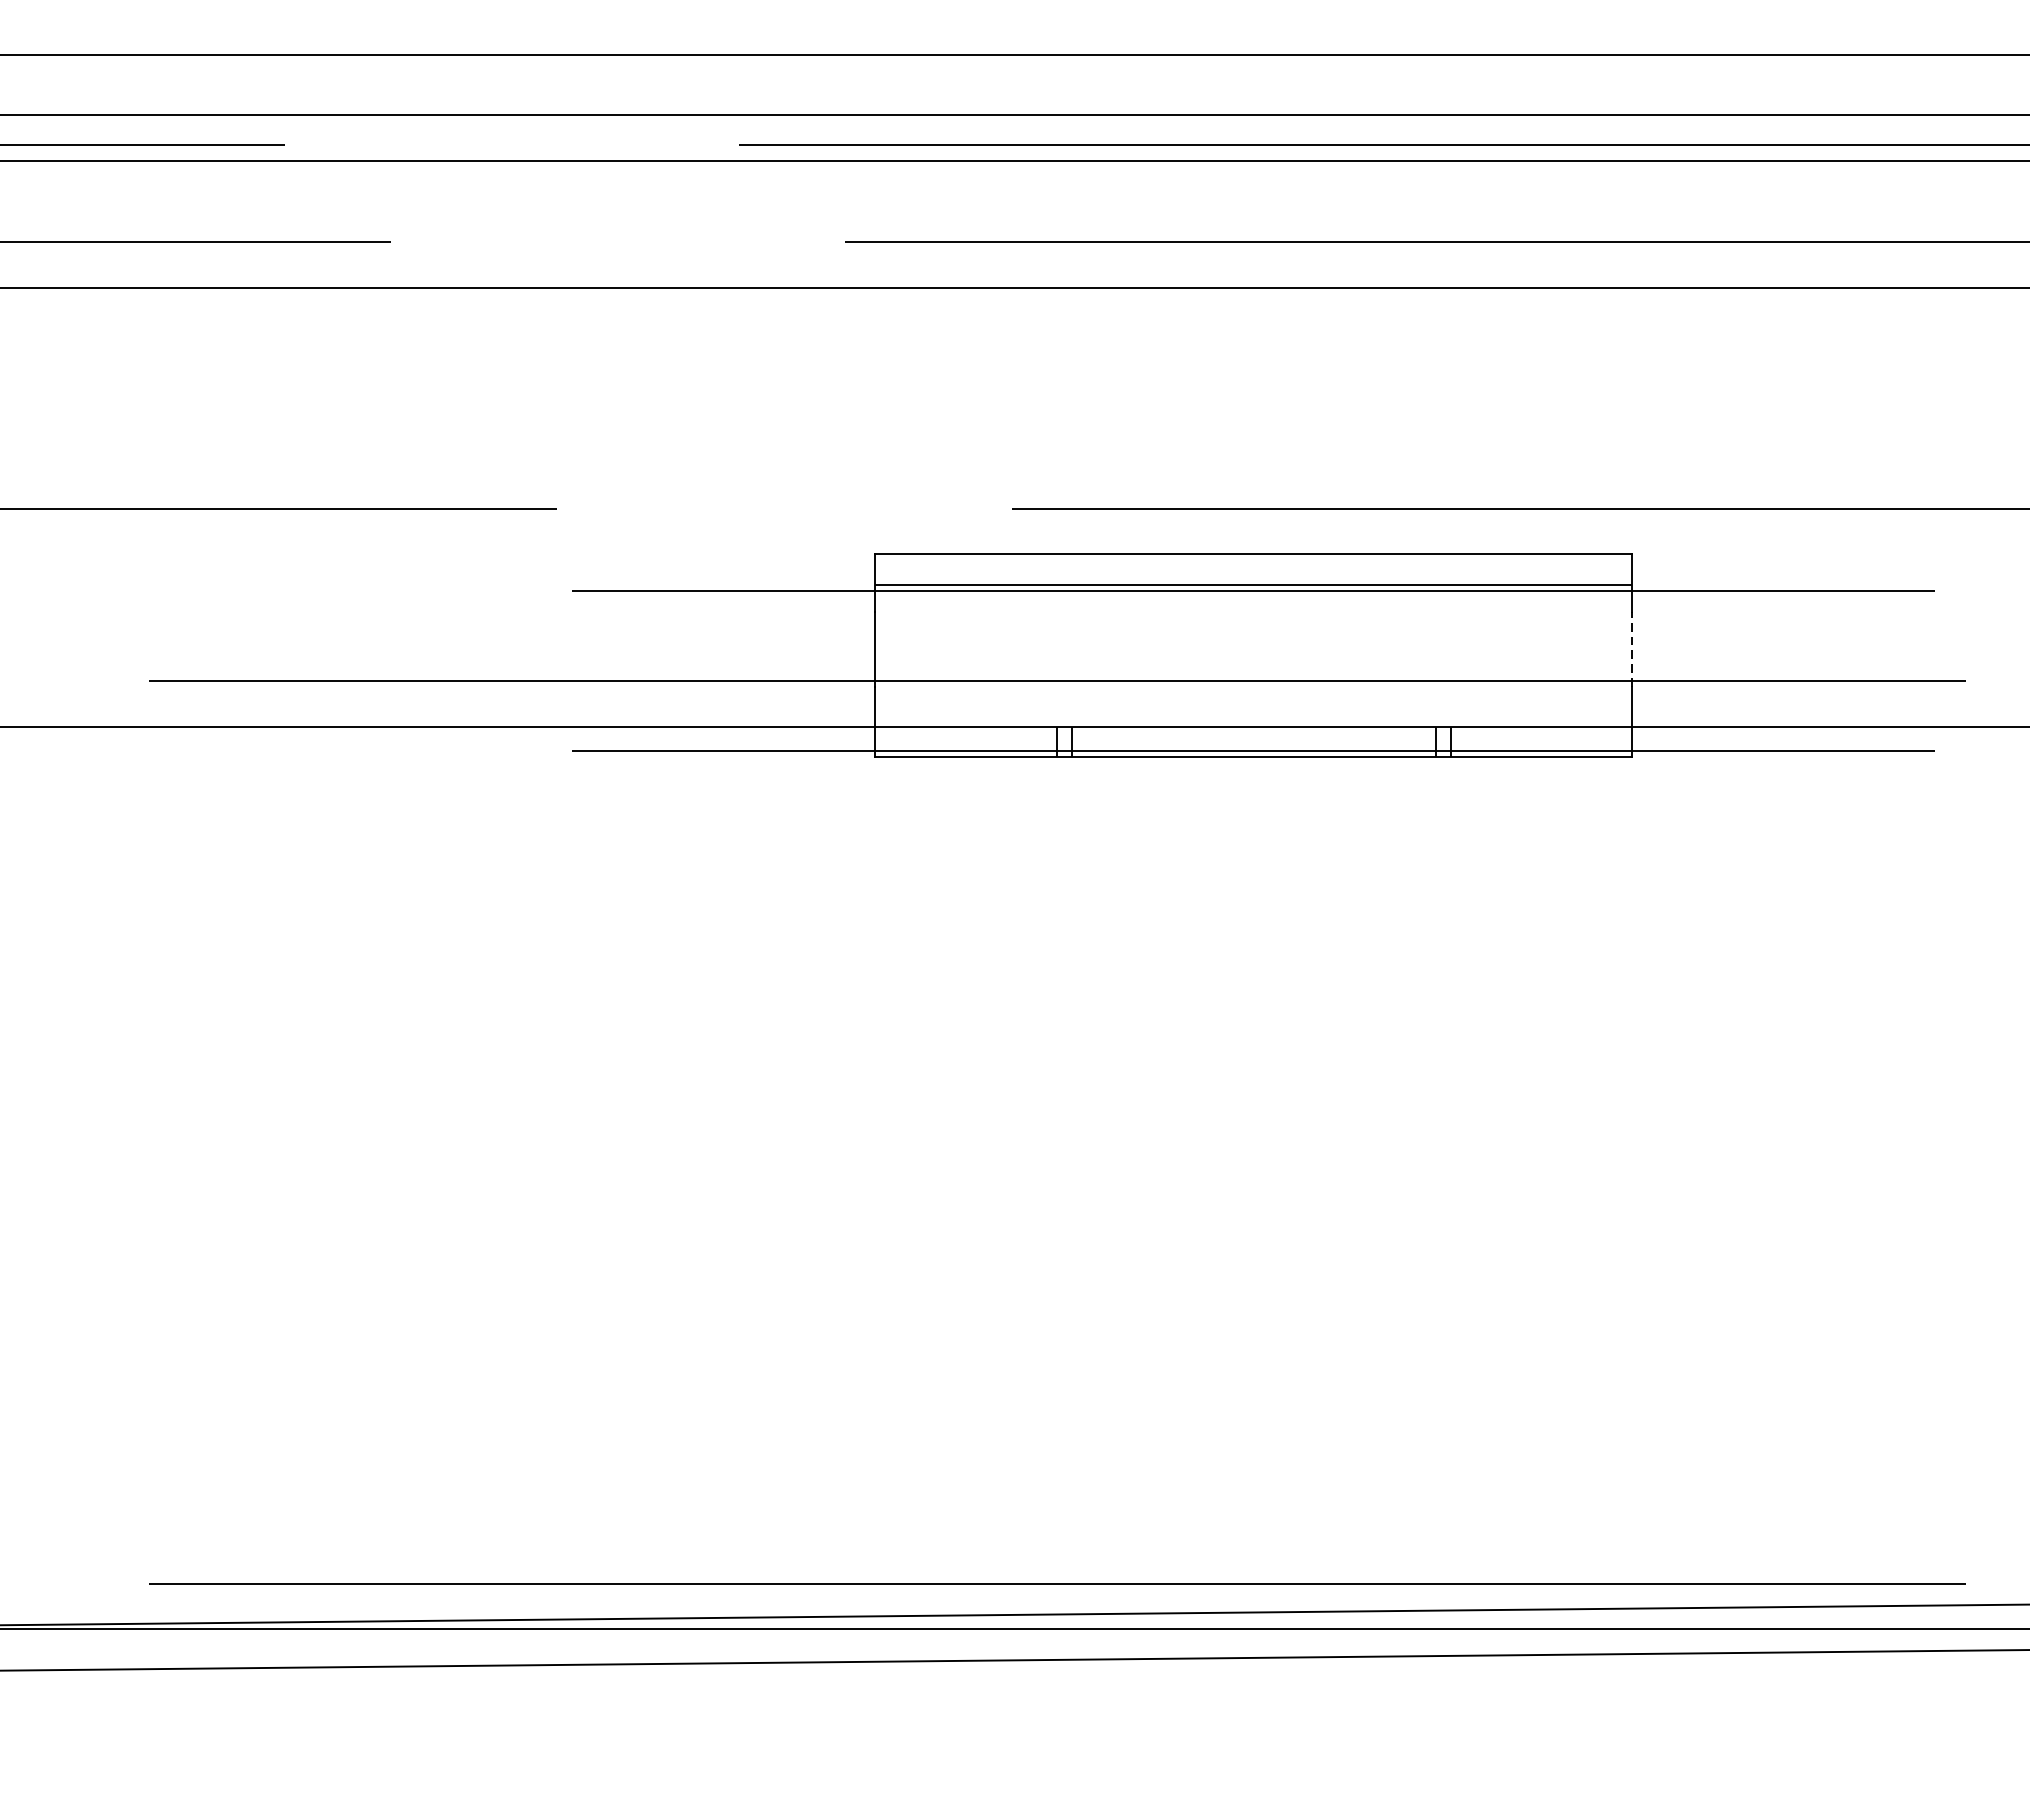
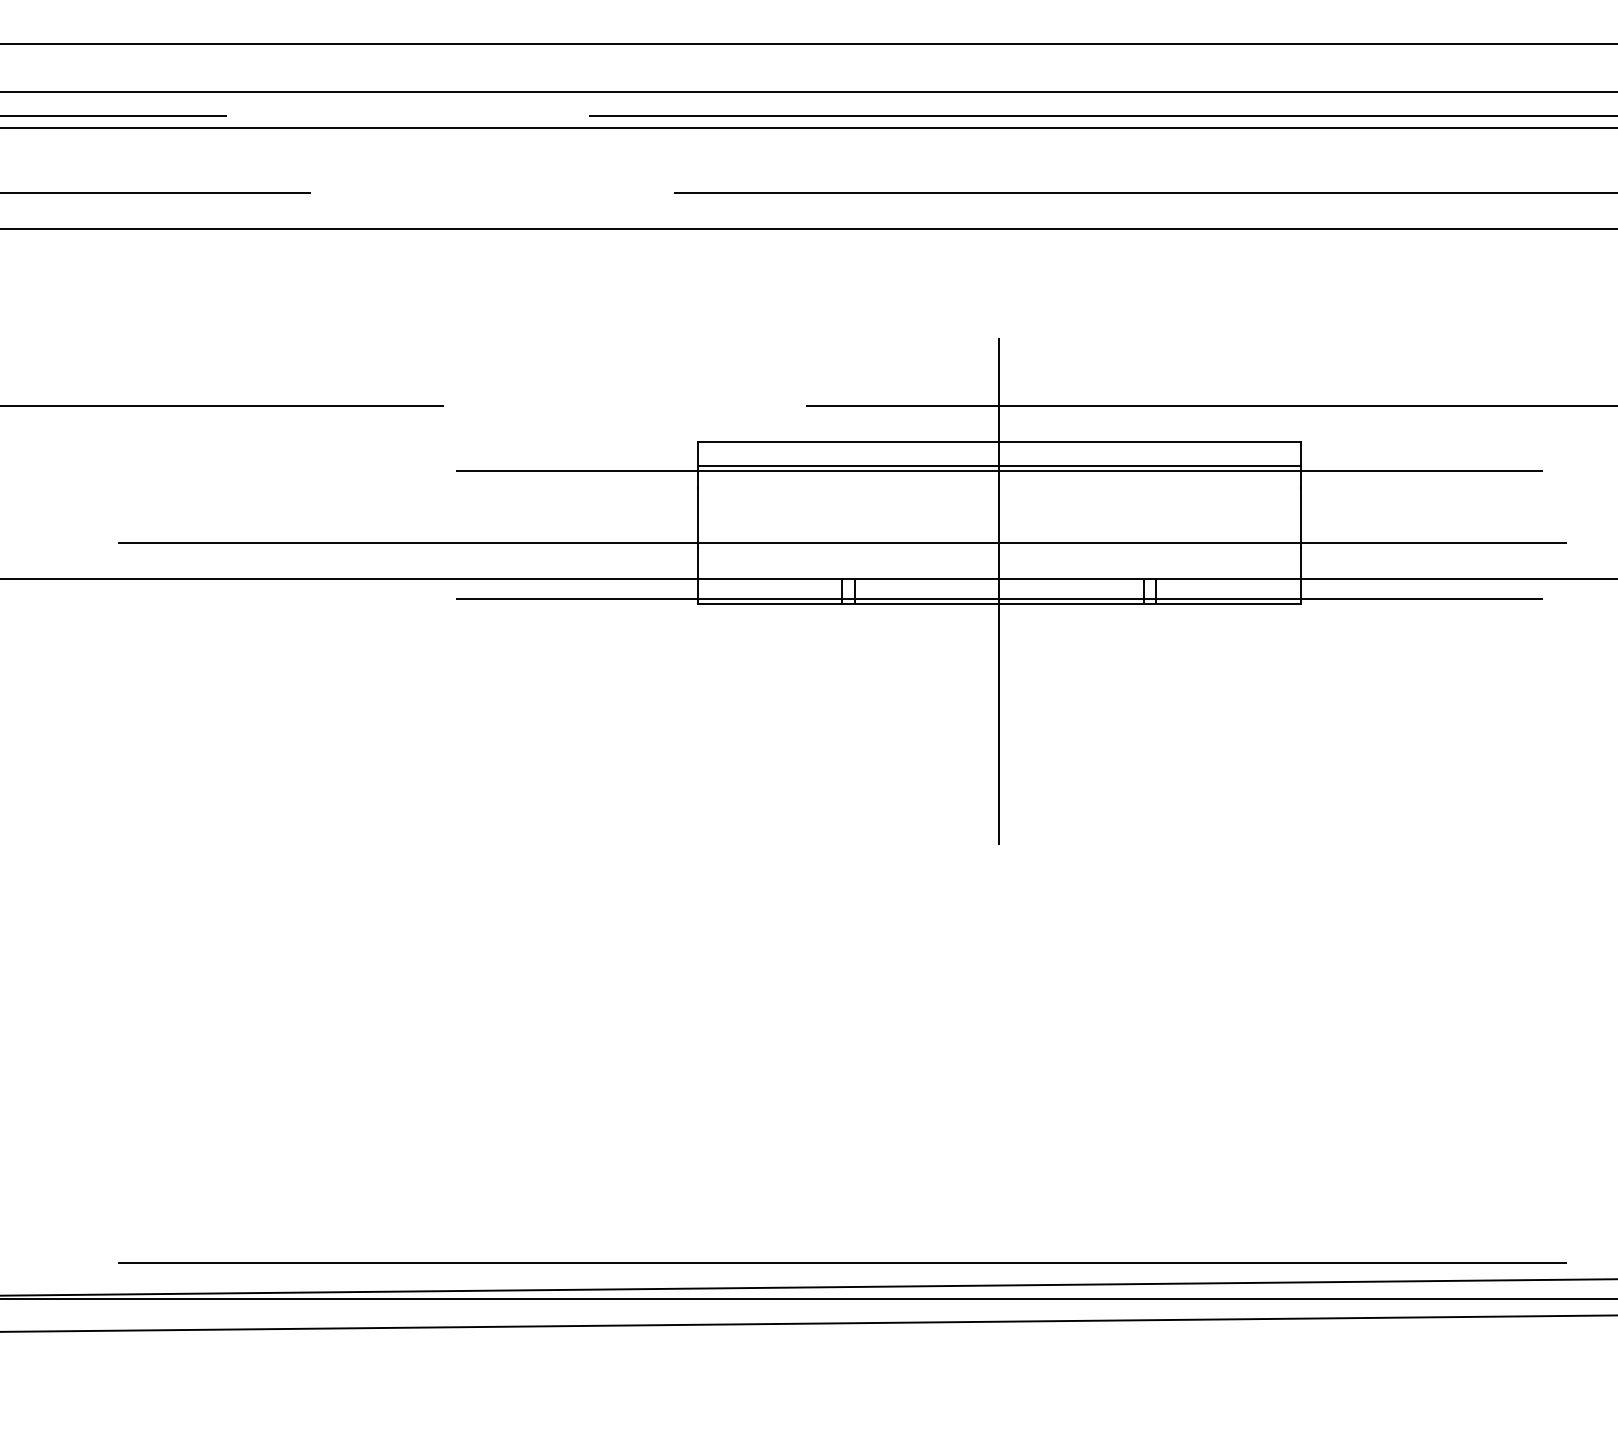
line: (1632, 649) -> (1301, 517), dashed -> solid
line: (1253, 741) -> (999, 591), added

